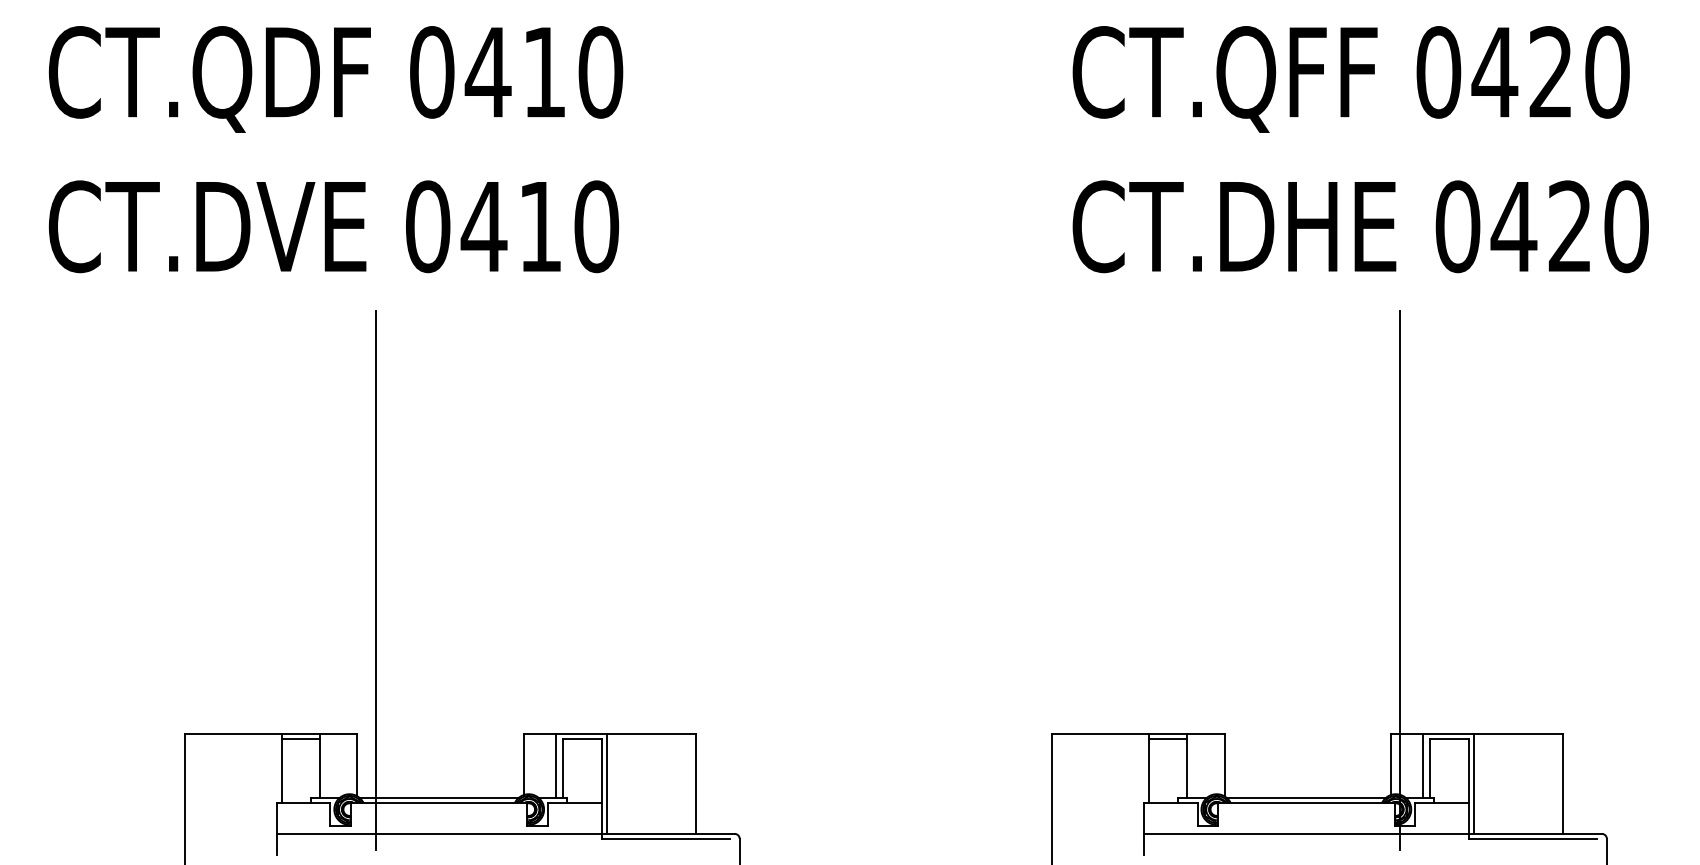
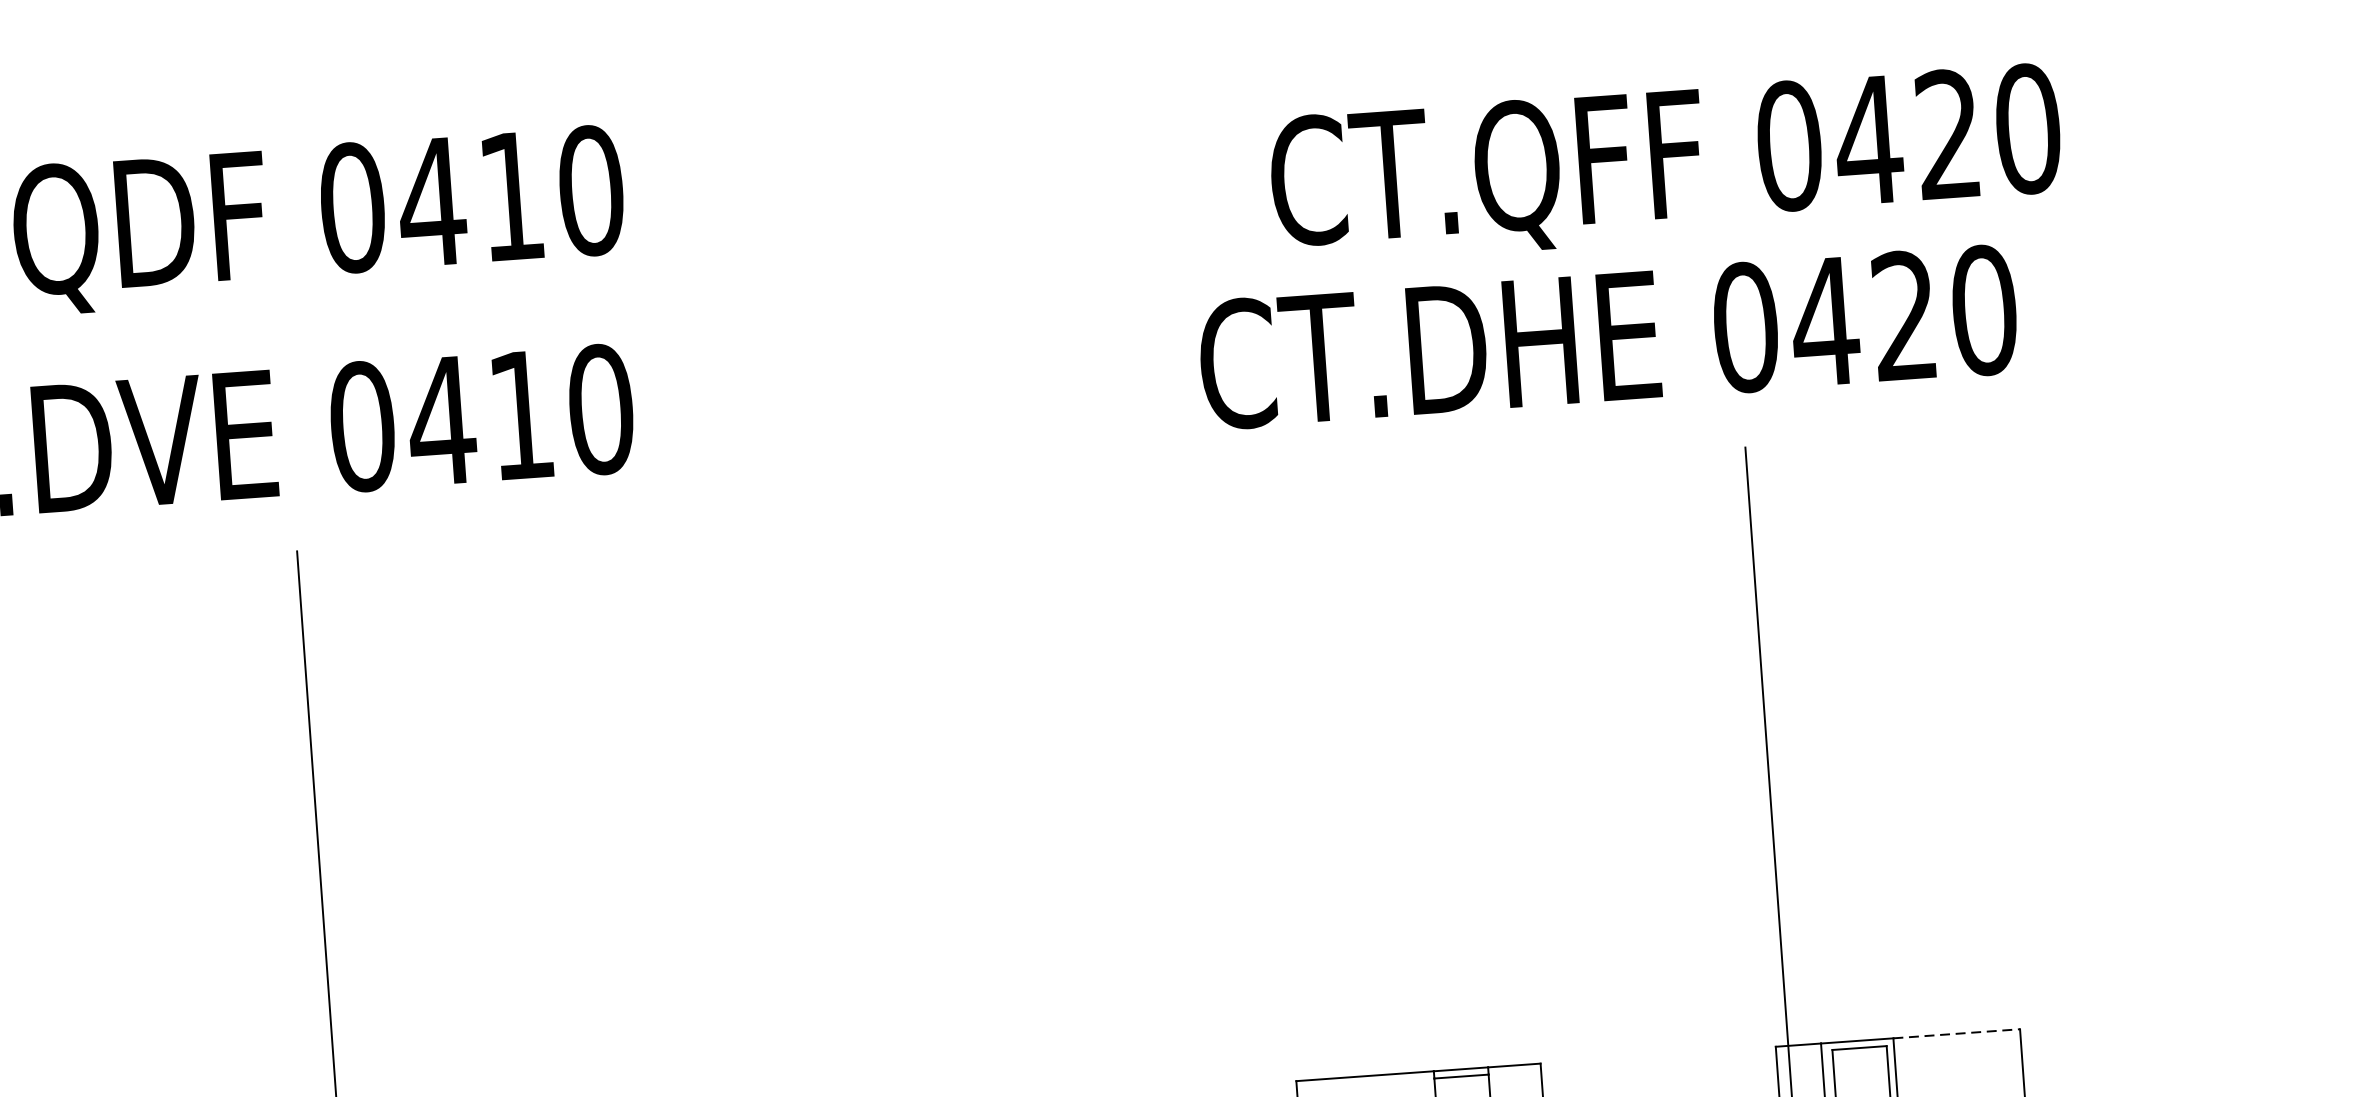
text: (1350, 79) -> (1665, 165), moved
text: (1360, 226) -> (1607, 337), moved
line: (1518, 734) -> (1956, 1034), solid -> dashed

